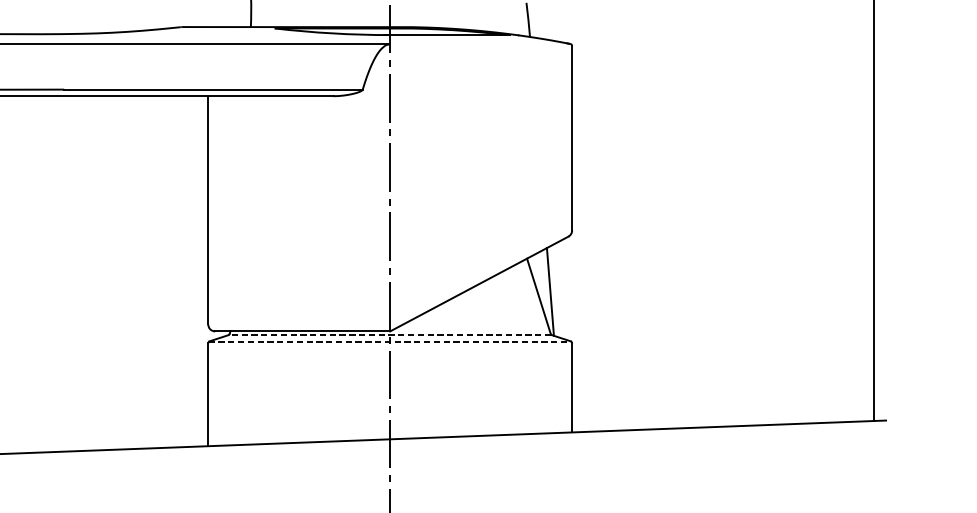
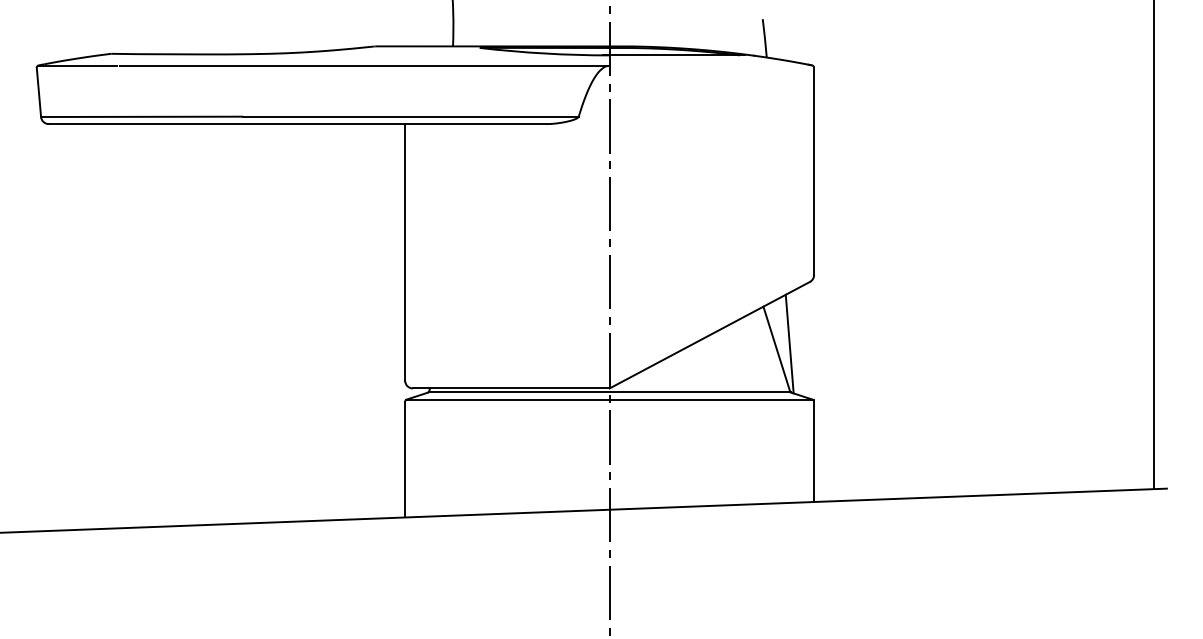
line: (390, 335) -> (609, 392), dashed -> solid
line: (390, 342) -> (610, 400), dashed -> solid

